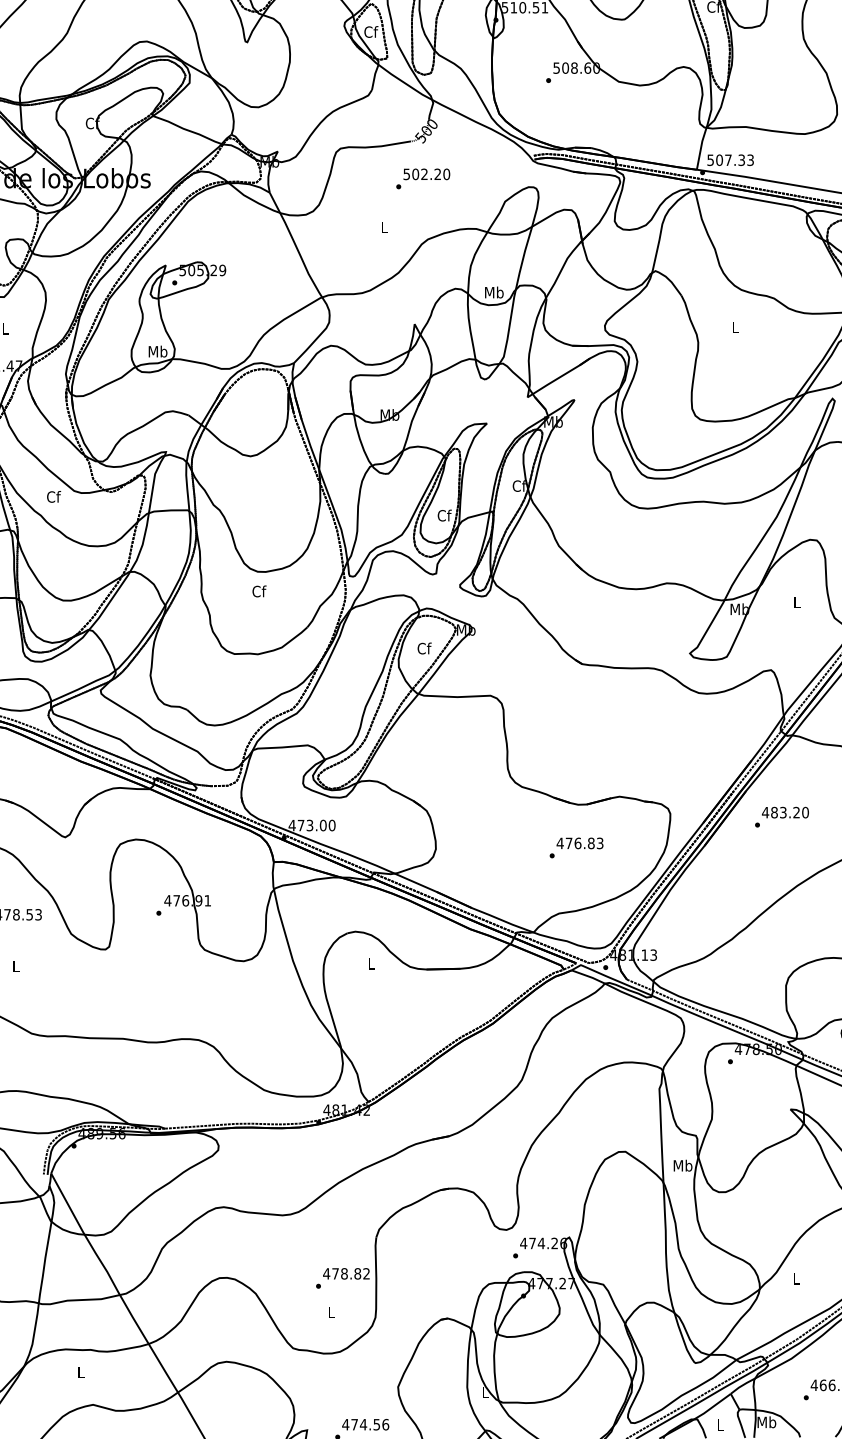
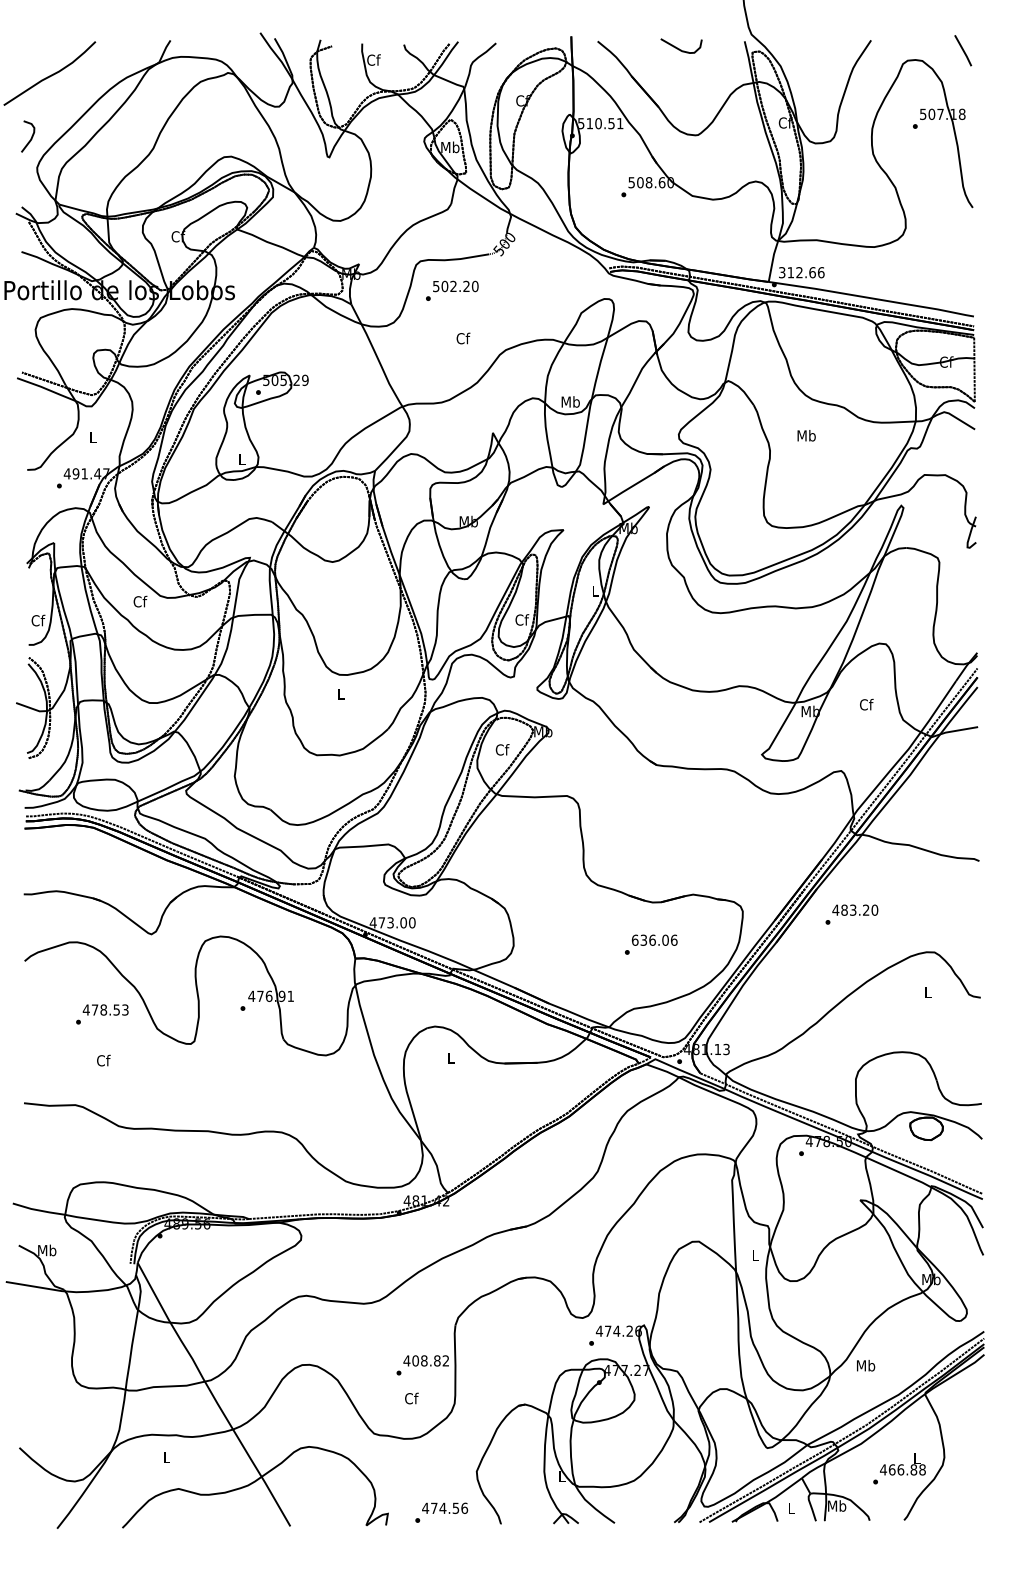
text: (371, 32) -> (450, 147), Cf -> Mb
text: (730, 160) -> (801, 272), 507.33 -> 312.66
text: (423, 178) -> (452, 290), moved
text: (384, 227) -> (463, 338), L -> Cf
text: (735, 326) -> (806, 435), L -> Mb
text: (158, 351) -> (242, 459), Mb -> L
text: (519, 485) -> (595, 590), Cf -> L
text: (259, 590) -> (341, 693), Cf -> L
text: (796, 602) -> (866, 704), L -> Cf
text: (580, 842) -> (654, 939), 476.83 -> 636.06
text: (16, 966) -> (103, 1060), L -> Cf
text: (683, 1165) -> (755, 1255), Mb -> L
text: (335, 1273) -> (415, 1360), 478.82 -> 408.82
text: (796, 1278) -> (866, 1365), L -> Mb
text: (331, 1312) -> (411, 1398), L -> Cf

